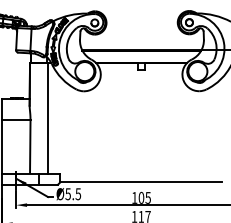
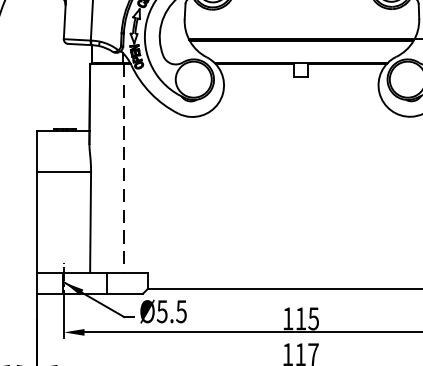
line: (47, 119) -> (123, 170), solid -> dashed
text: (141, 197) -> (301, 317), 105 -> 115

